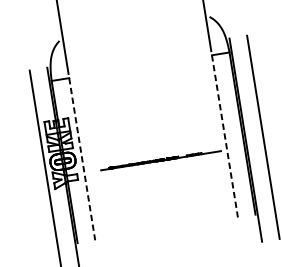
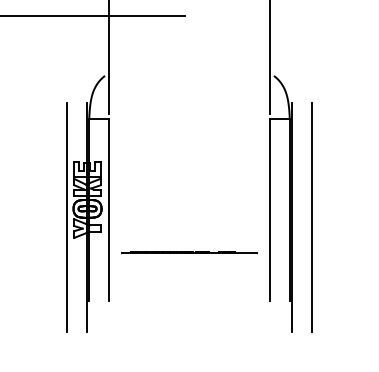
line: (224, 136) -> (269, 210), dashed -> solid
line: (82, 159) -> (109, 210), dashed -> solid
line: (160, 159) -> (189, 252), moved

